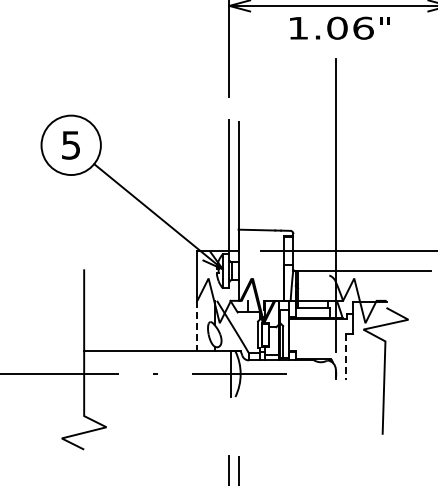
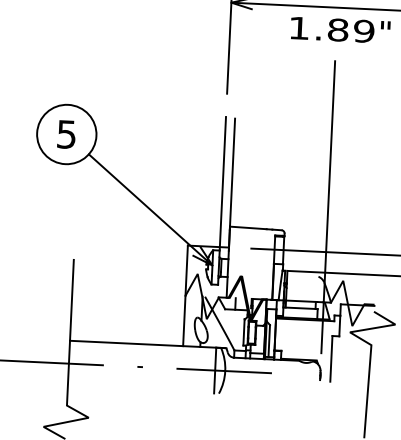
text: (350, 27) -> (351, 29), 1.06 -> 1.89
line: (197, 326) -> (184, 321), dashed -> solid
line: (346, 356) -> (331, 358), dashed -> solid

